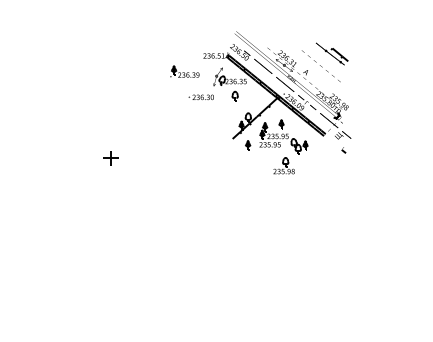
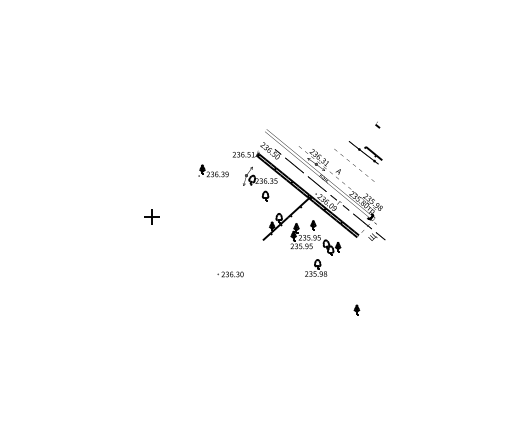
text: (201, 97) -> (230, 274), moved
part: (247, 144) -> (356, 309), moved
part: (343, 149) -> (377, 124), moved
part: (110, 157) -> (151, 216), moved

